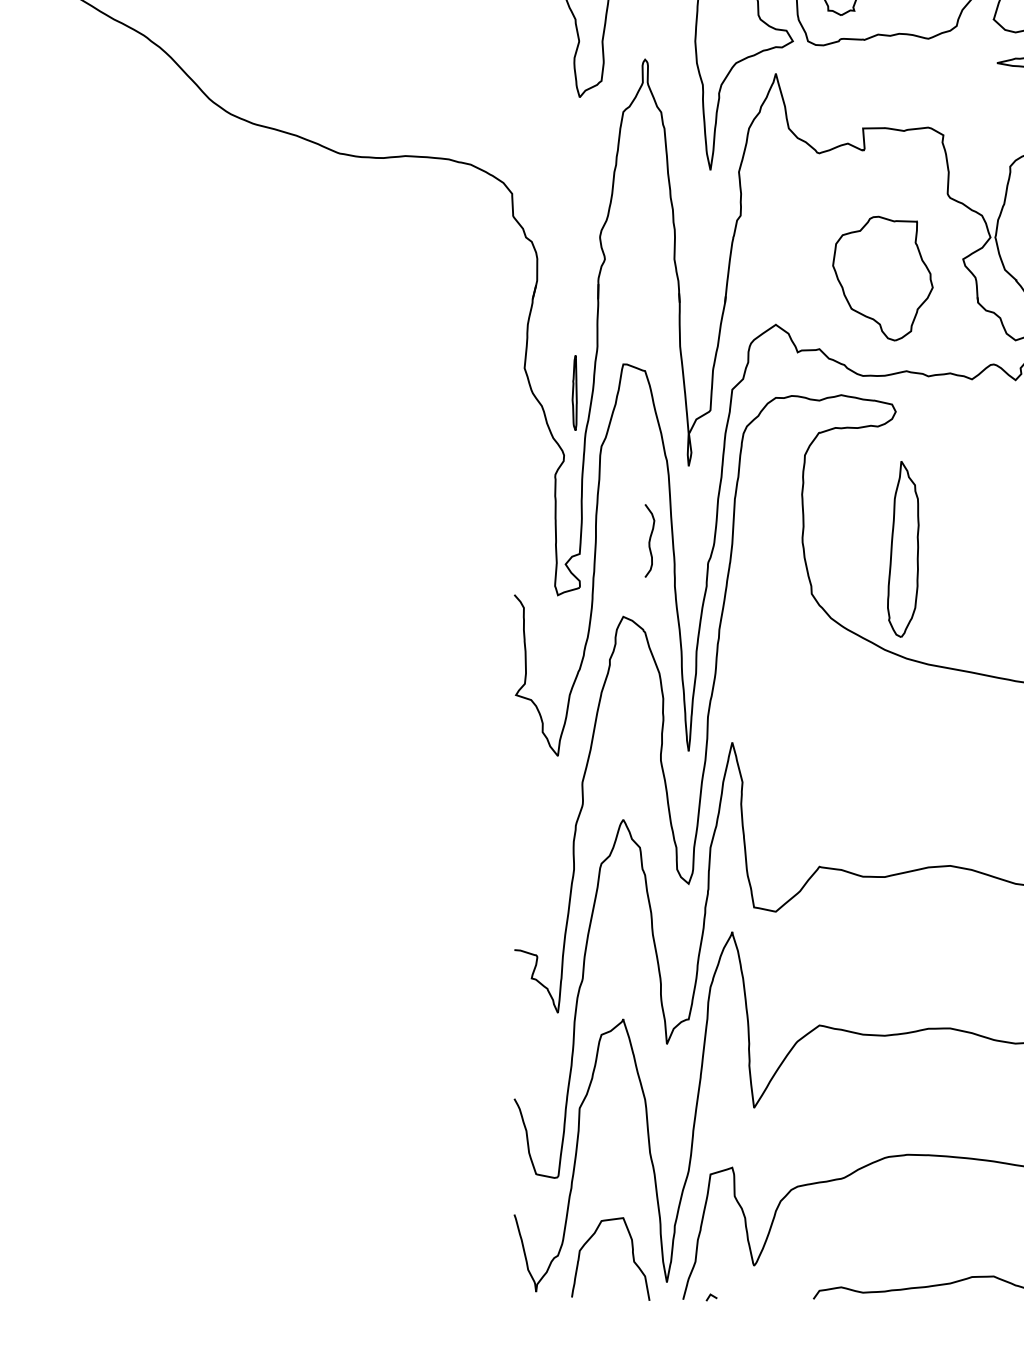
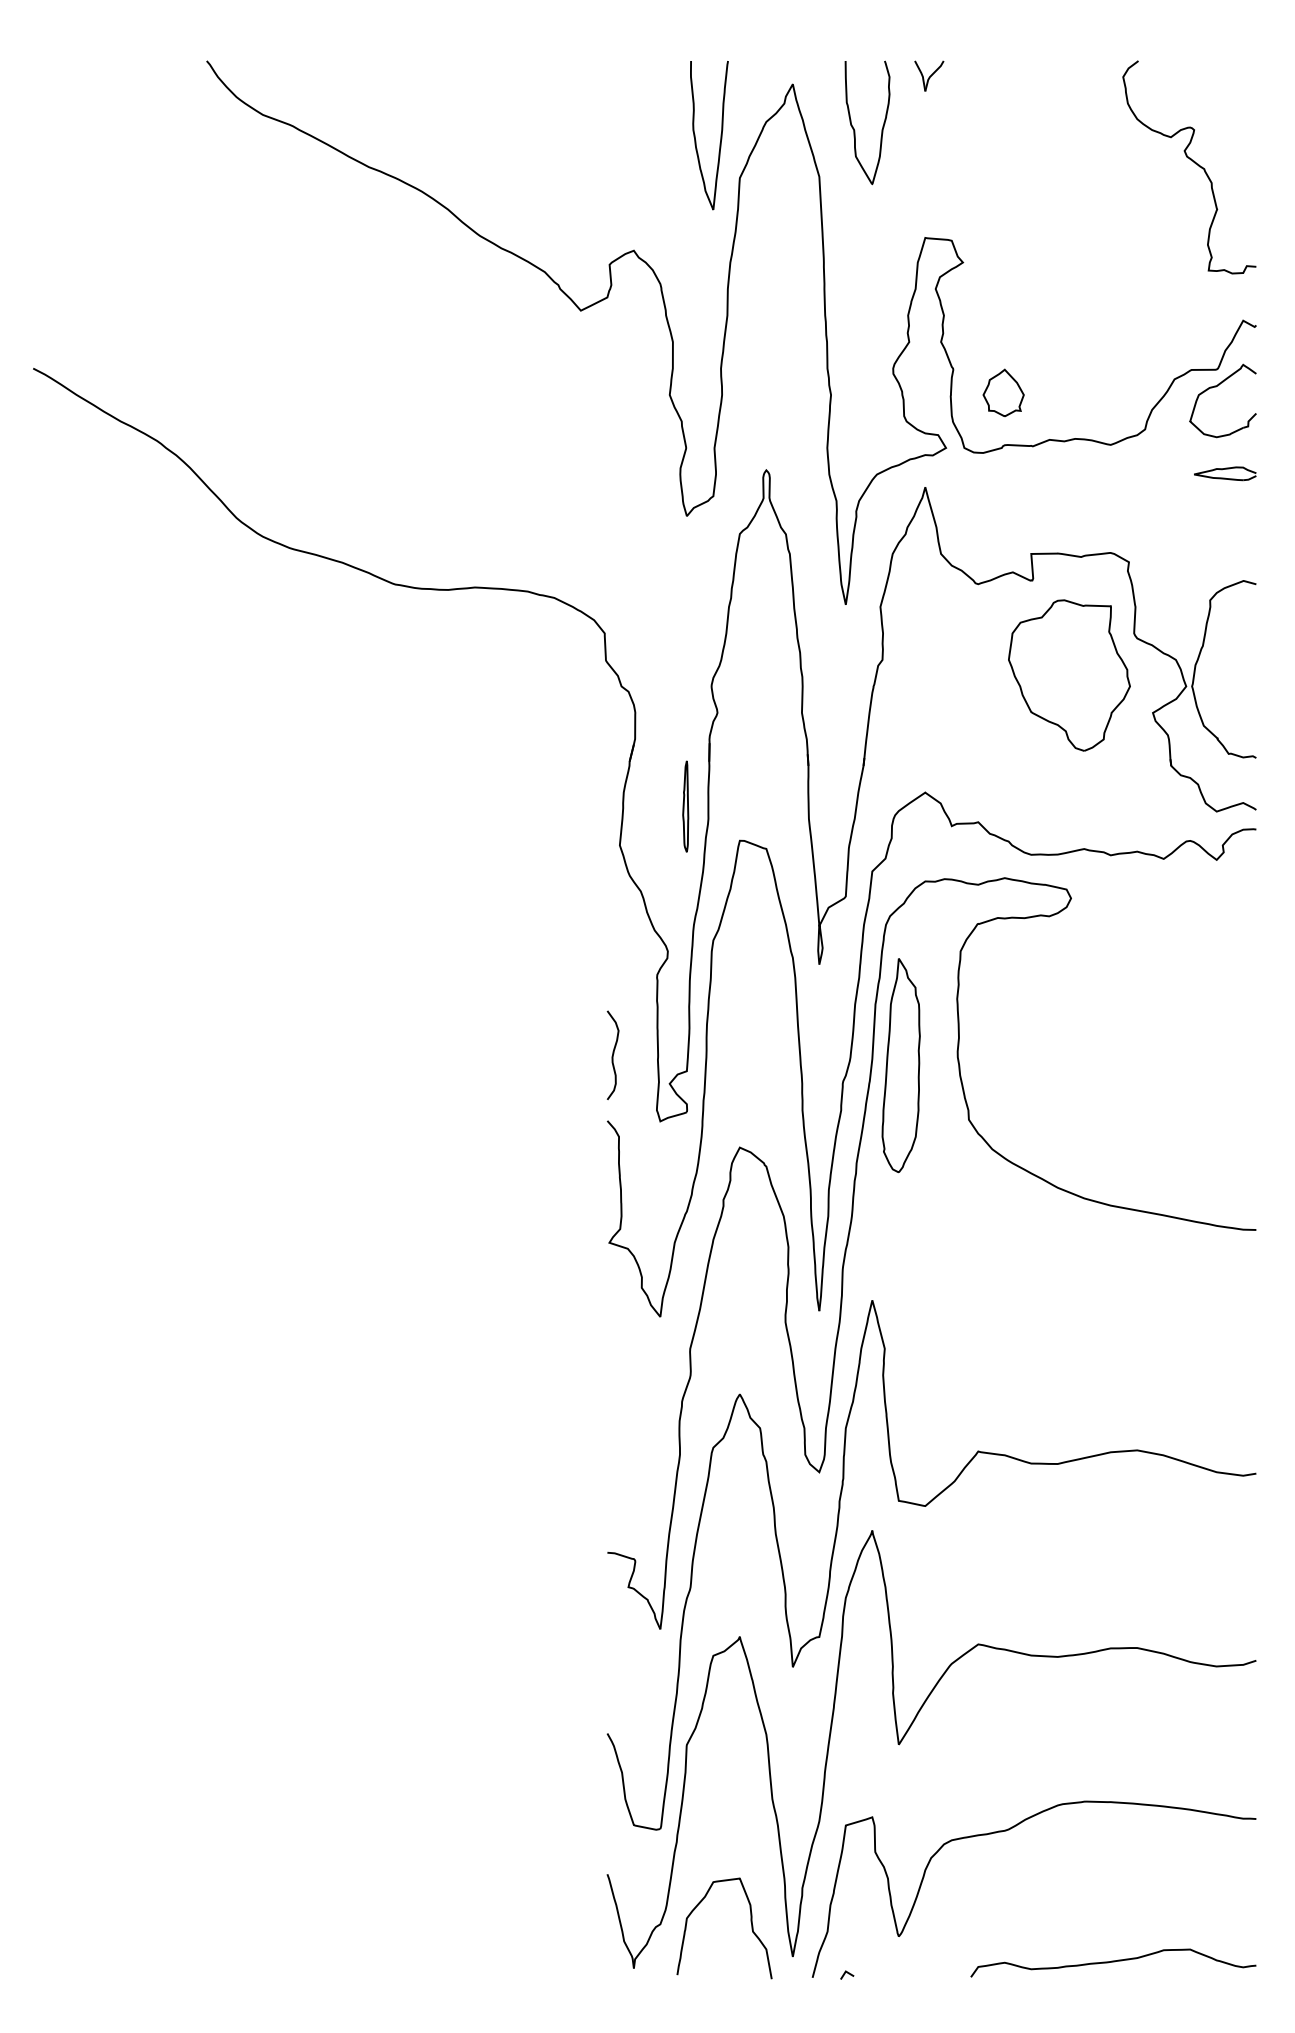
part: (882, 278) -> (1069, 675), moved
part: (574, 392) -> (685, 806), moved
curve: (649, 541) -> (612, 1055), moved
part: (902, 549) -> (900, 1065), moved

